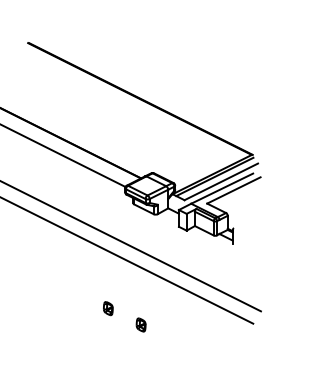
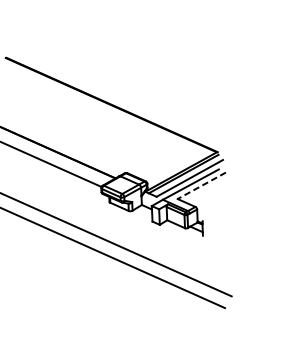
line: (233, 190) -> (201, 185), solid -> dashed
part: (108, 308) -> (90, 299), removed
part: (140, 324) -> (120, 313), removed

